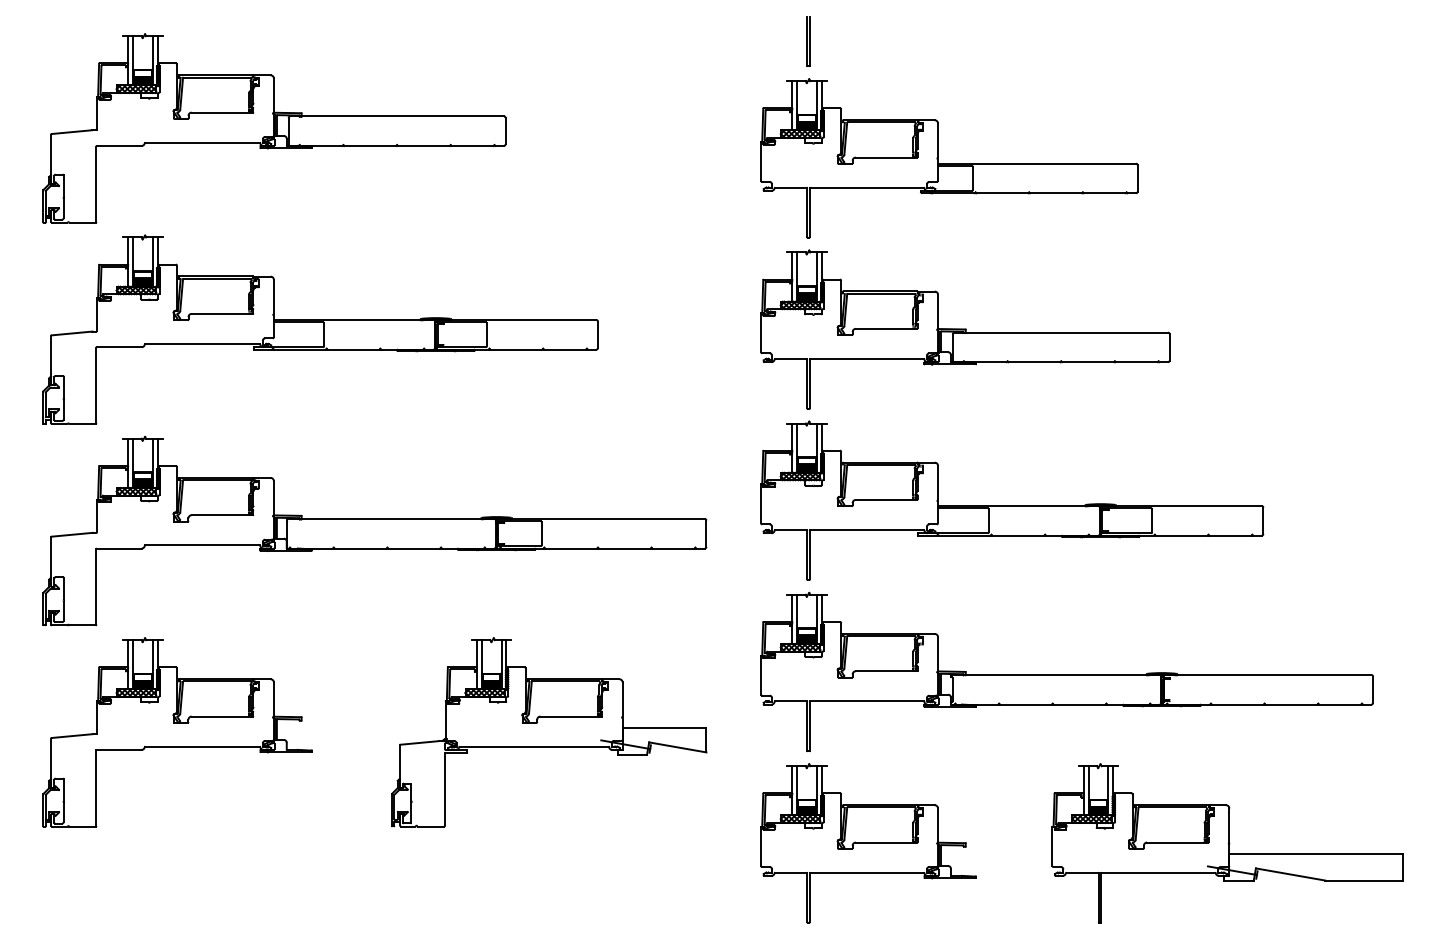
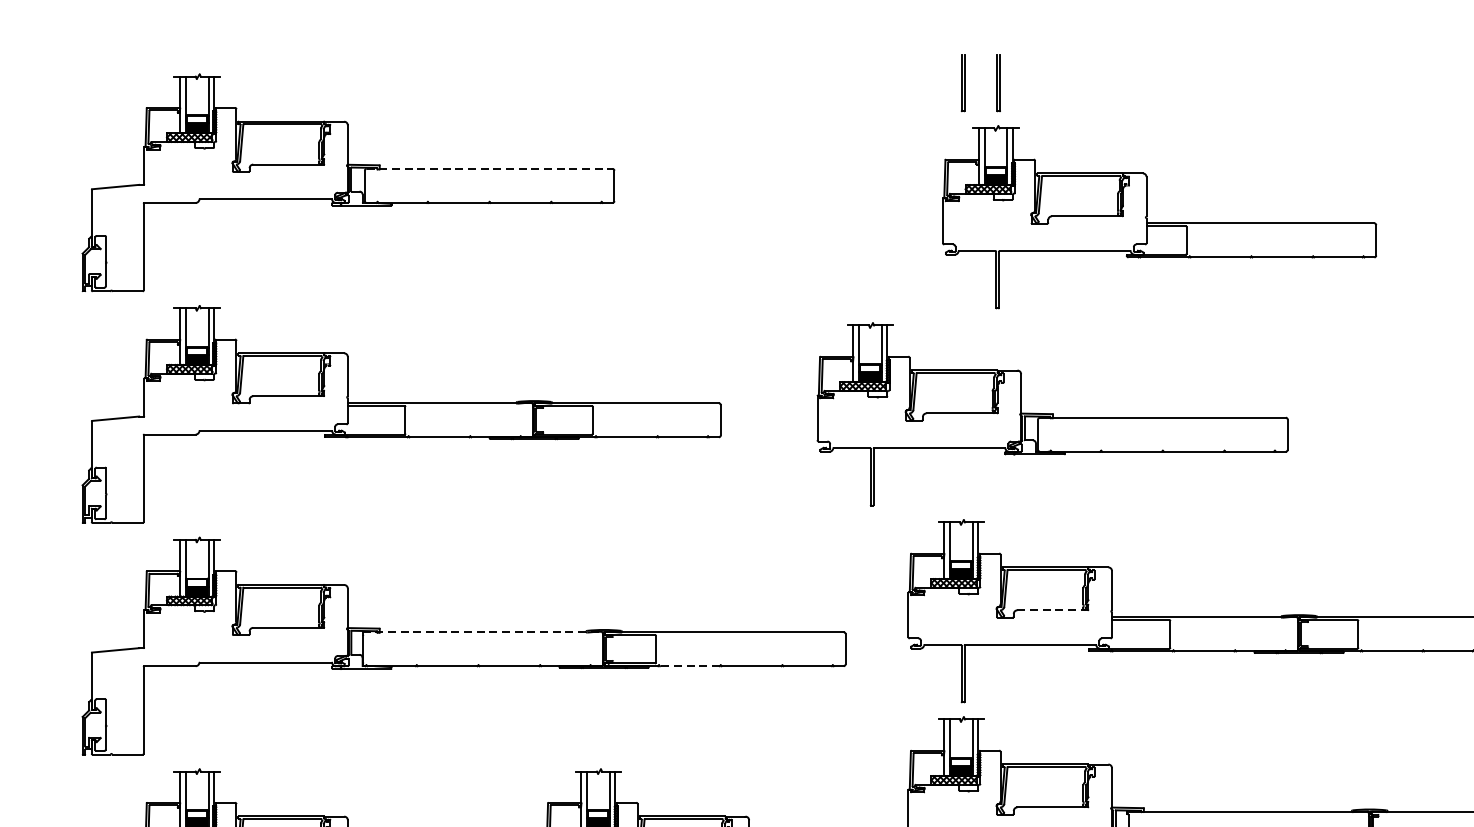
line: (838, 41) -> (997, 82), added
line: (397, 116) -> (490, 169), solid -> dashed
part: (949, 158) -> (1159, 217), moved
part: (965, 329) -> (1052, 414), moved
line: (886, 499) -> (1052, 609), solid -> dashed
line: (390, 518) -> (482, 631), solid -> dashed
line: (570, 548) -> (689, 666), solid -> dashed

